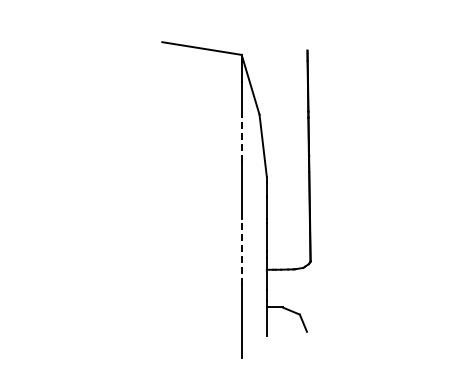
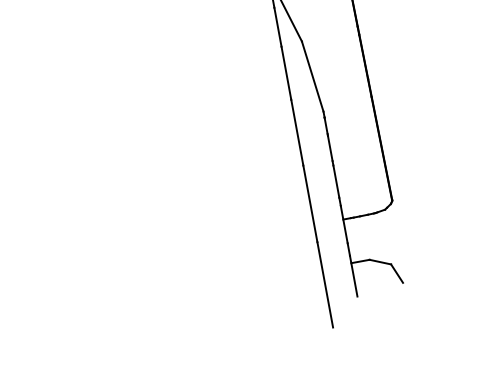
line: (241, 138) -> (286, 72), dashed -> solid
line: (241, 251) -> (310, 203), dashed -> solid

